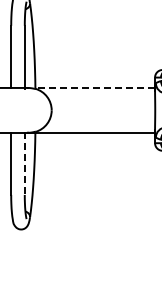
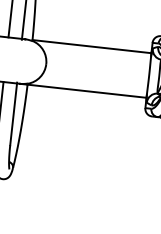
line: (95, 87) -> (92, 46), dashed -> solid
line: (24, 163) -> (13, 113), dashed -> solid

